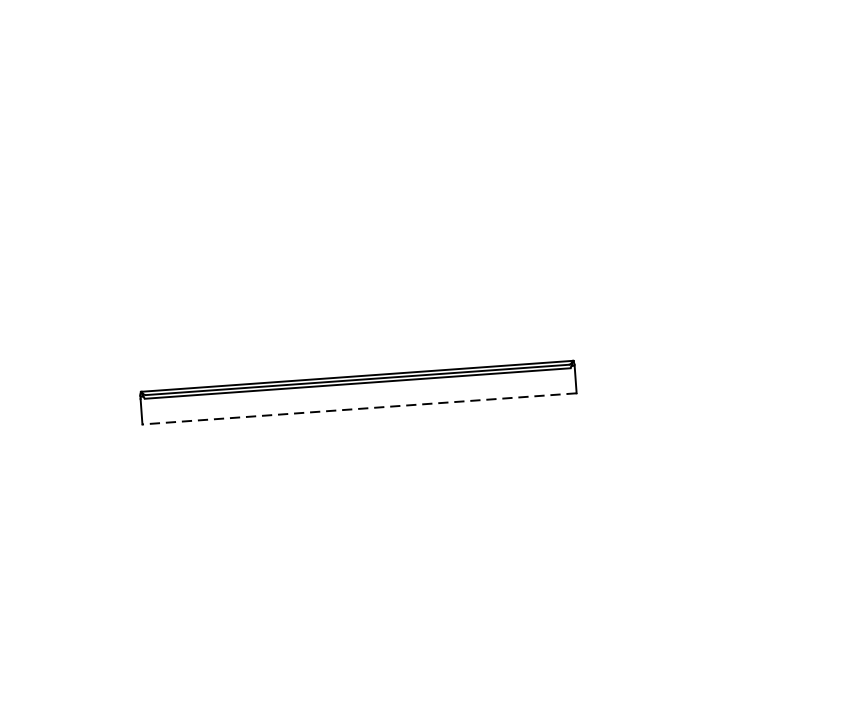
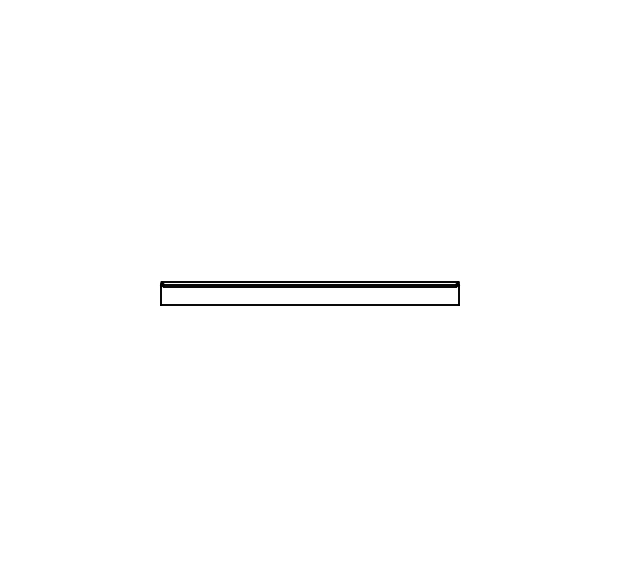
line: (358, 408) -> (309, 304), dashed -> solid

